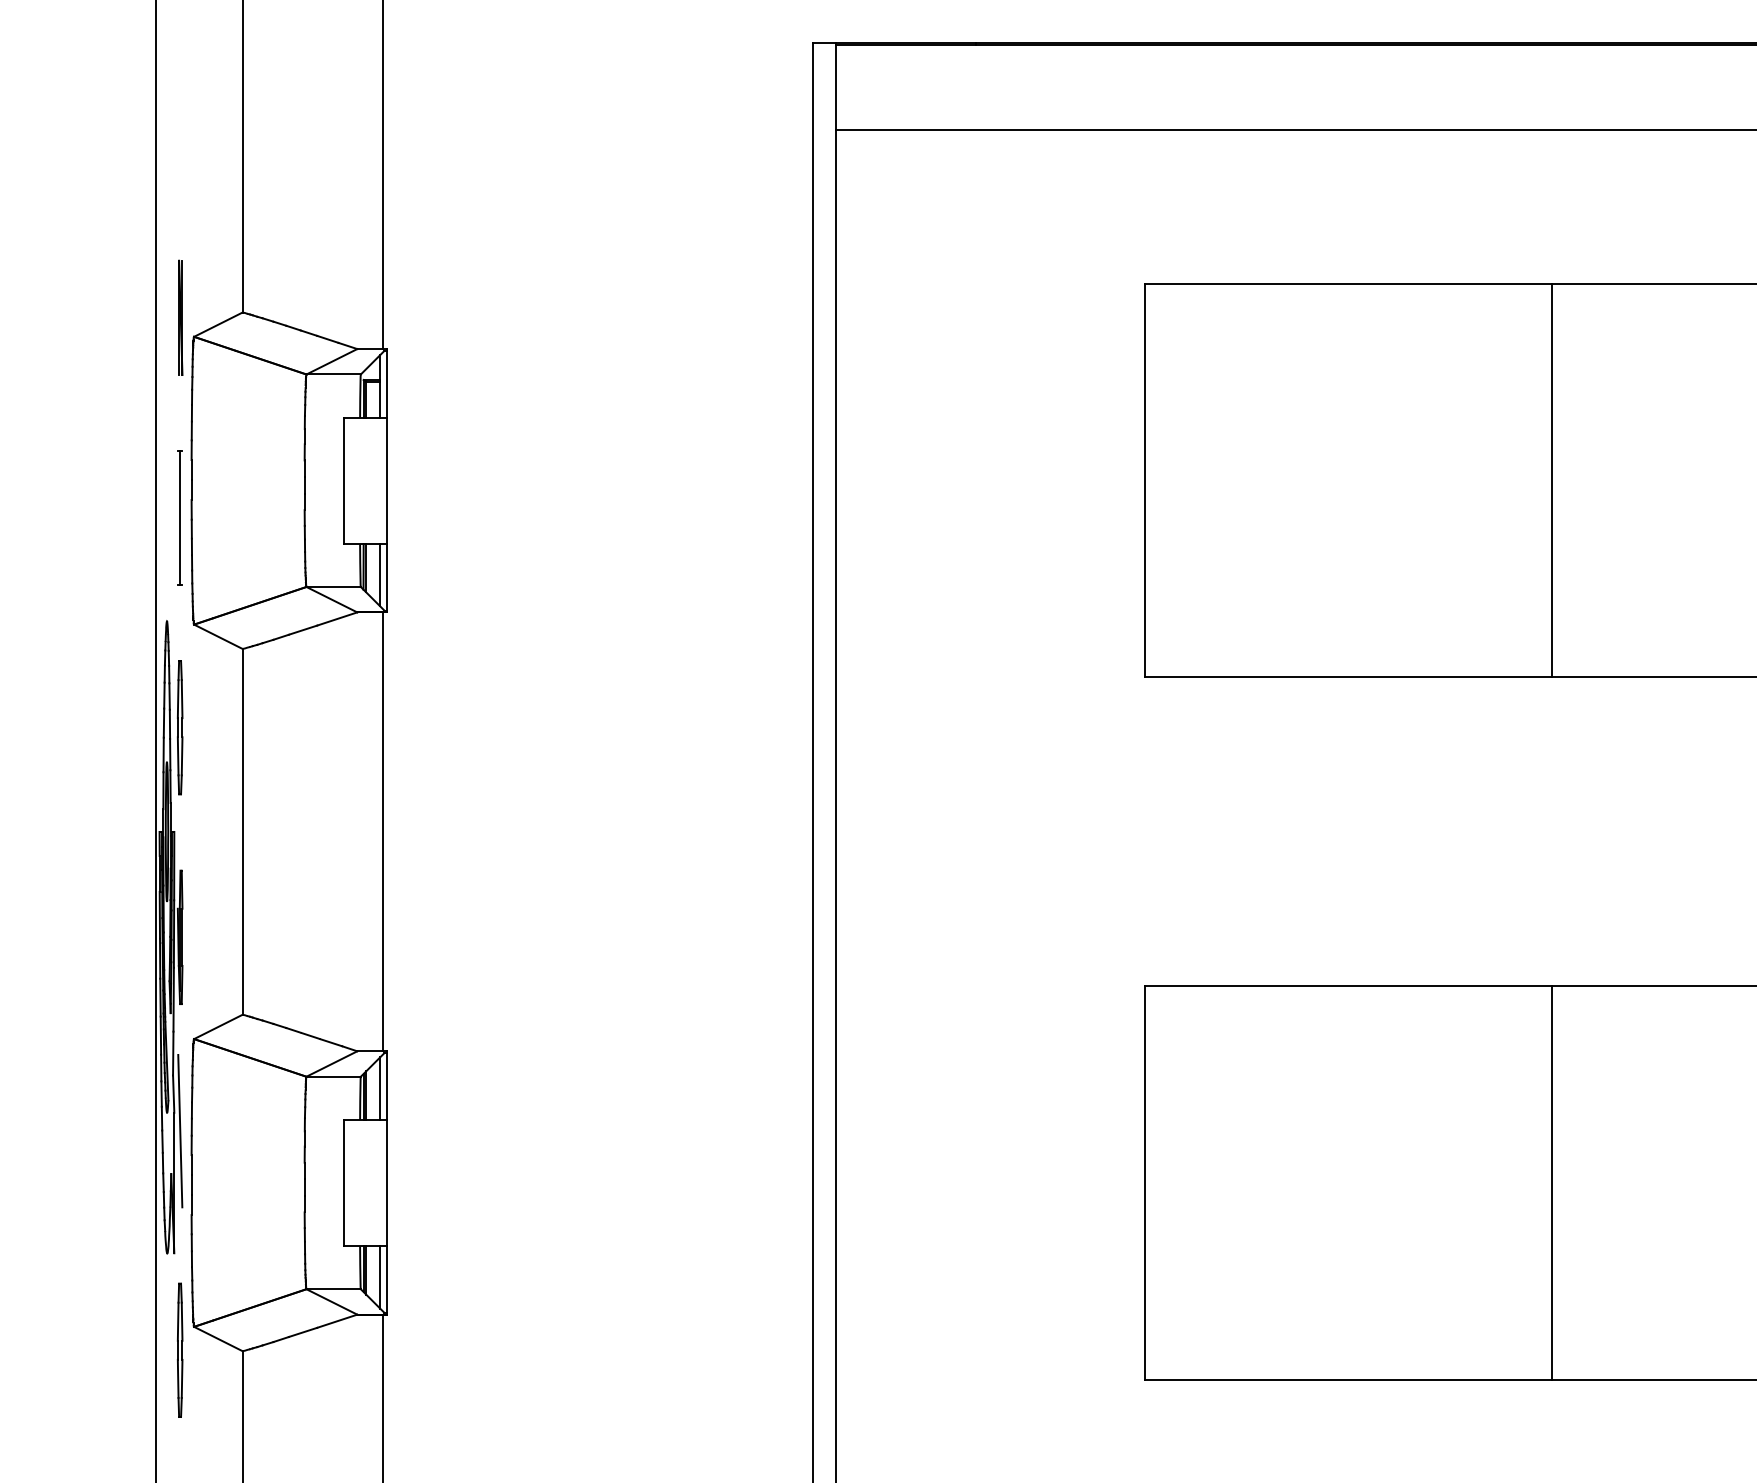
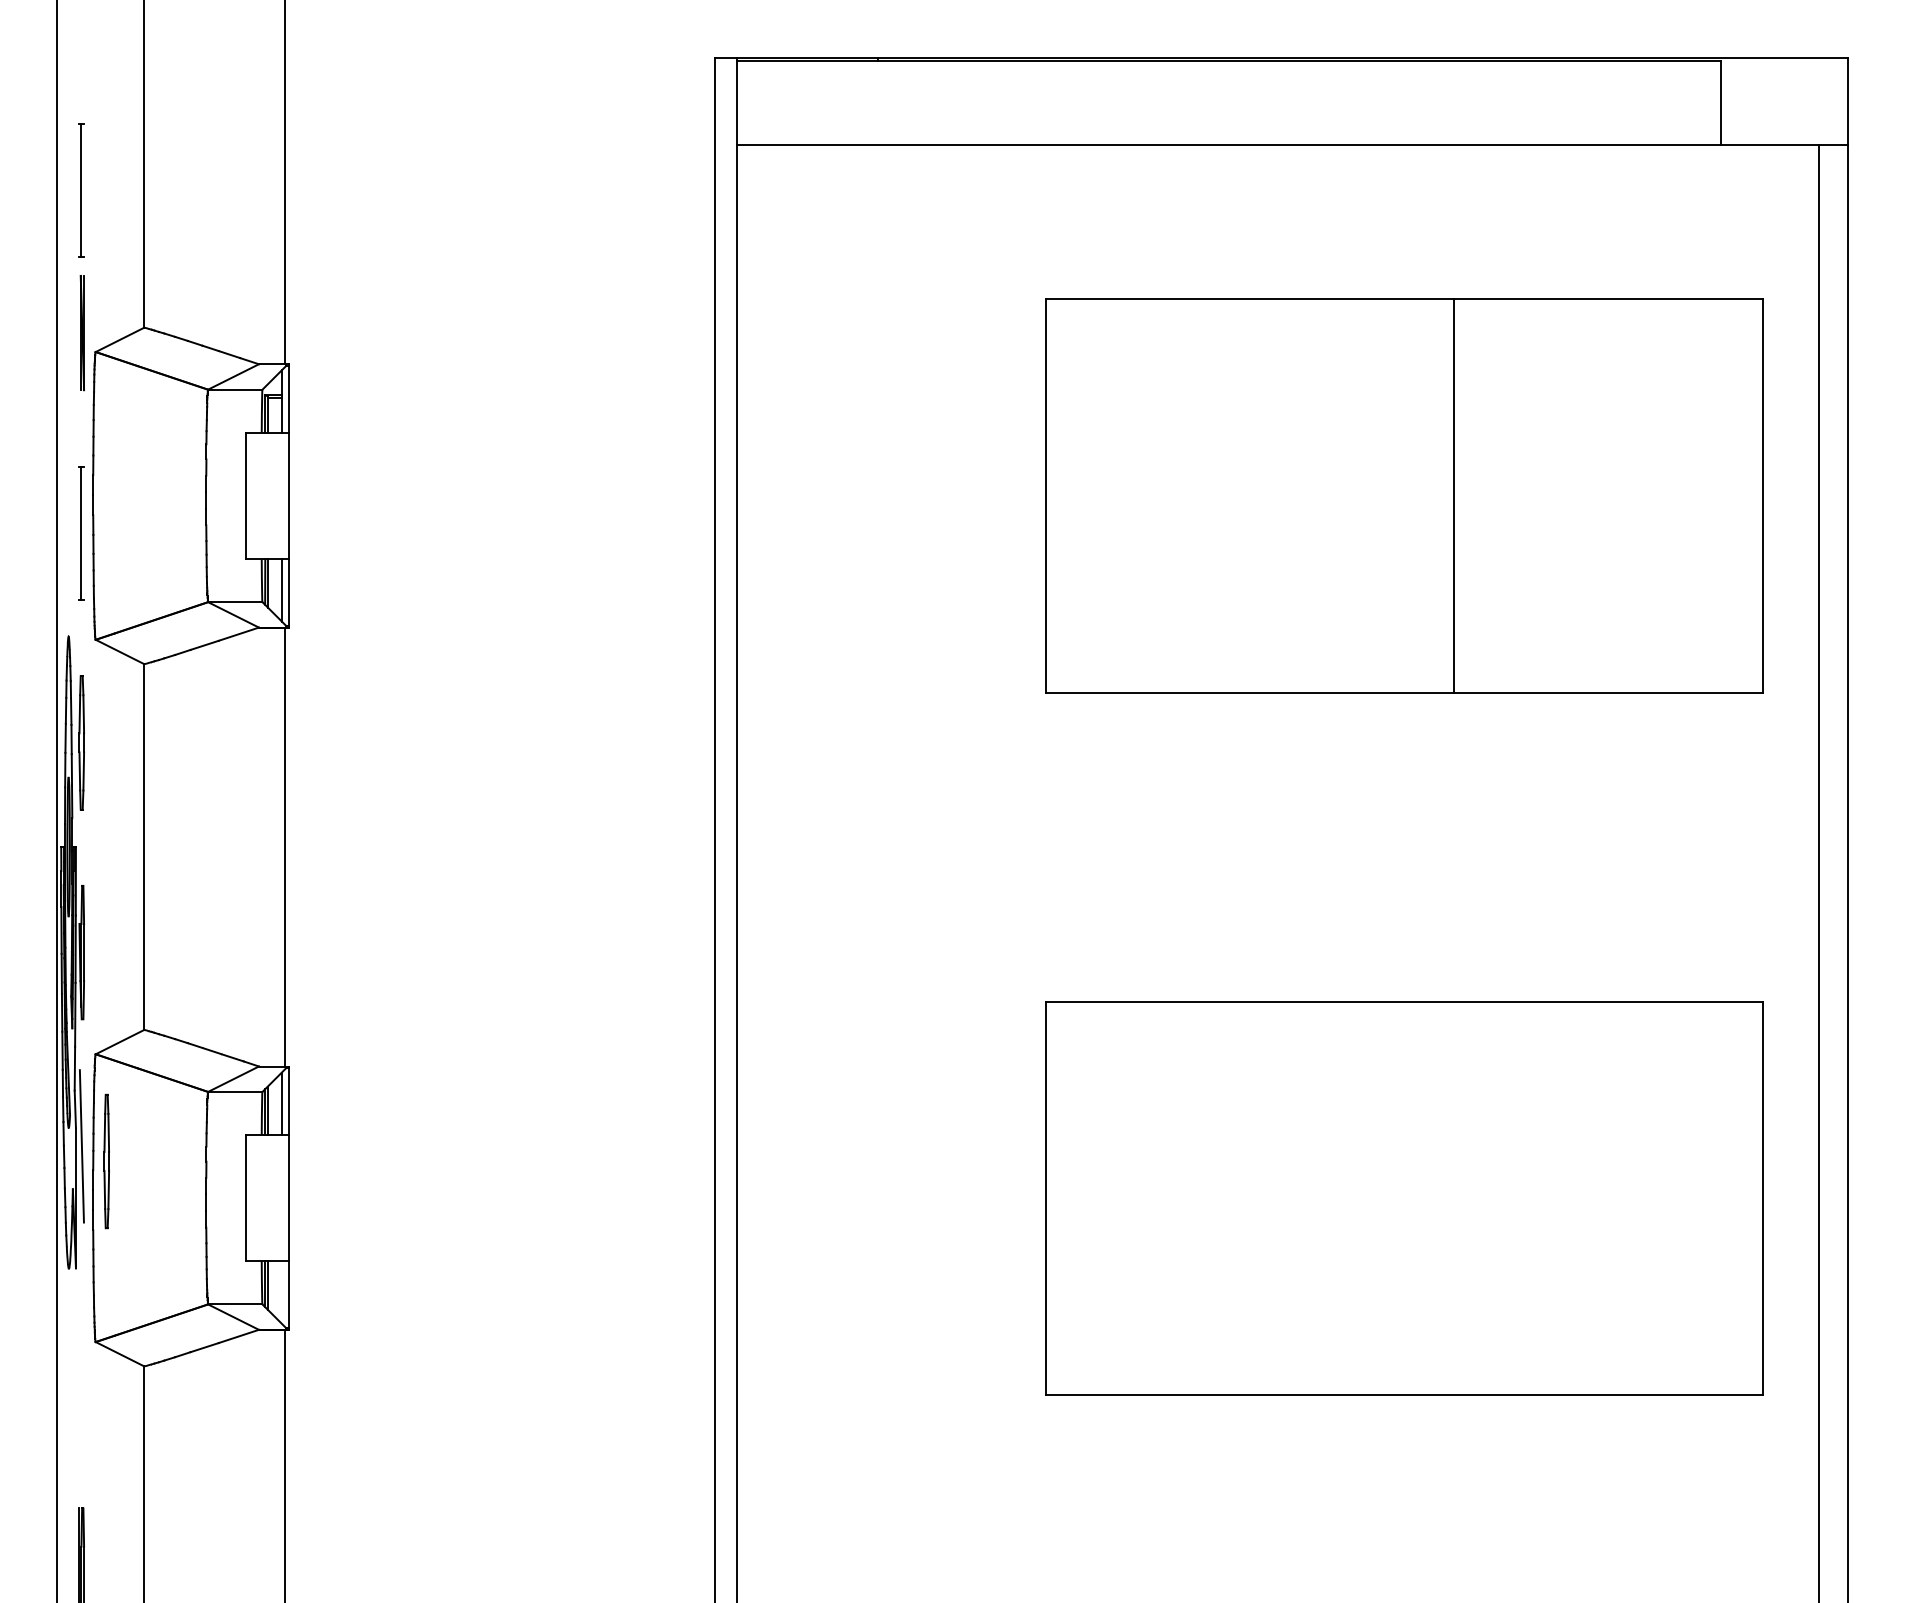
part: (179, 175) -> (81, 190), added
line: (1551, 1182) -> (1453, 1197), removed
line: (379, 1277) -> (281, 1292), removed
part: (179, 1350) -> (106, 1161), moved

